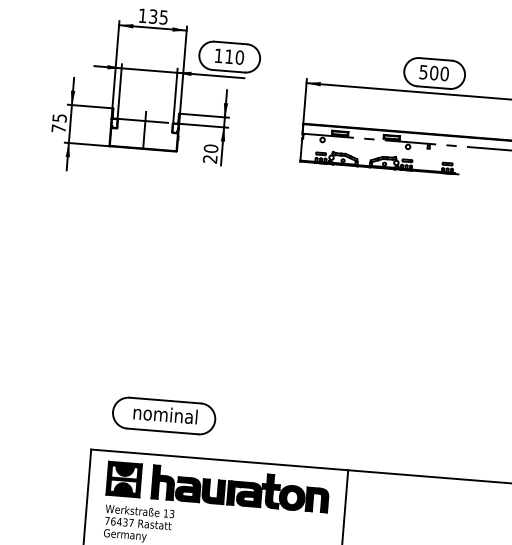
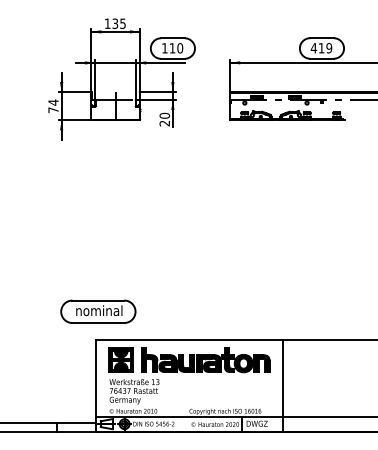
text: (433, 73) -> (321, 48), 500 -> 419
text: (59, 118) -> (53, 102), 75 -> 74
part: (164, 415) -> (98, 311), moved

